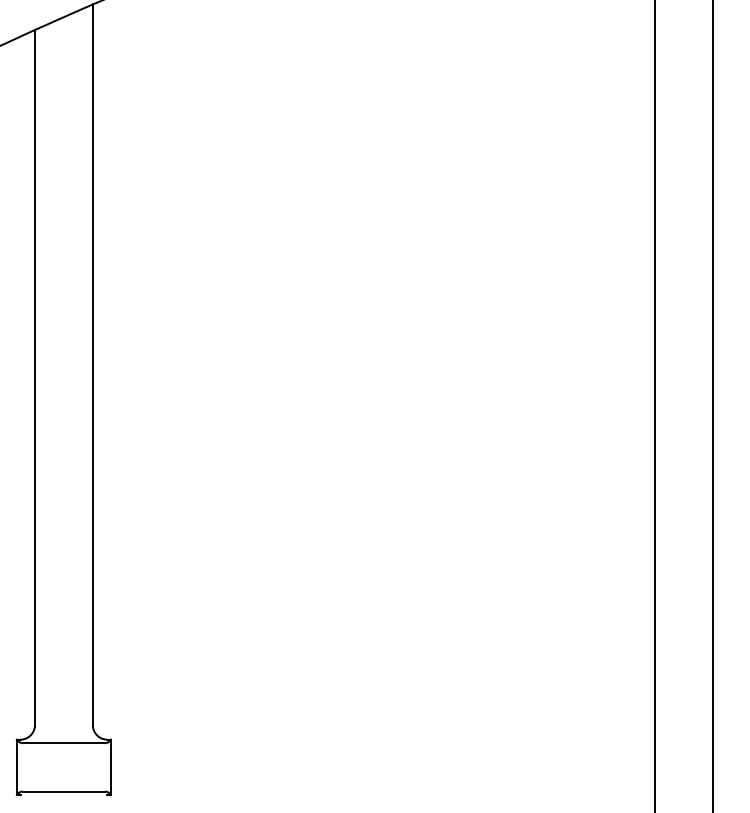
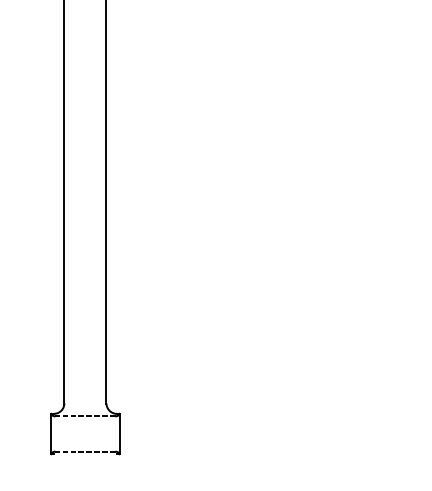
line: (63, 743) -> (85, 416), solid -> dashed
line: (63, 791) -> (85, 451), solid -> dashed

